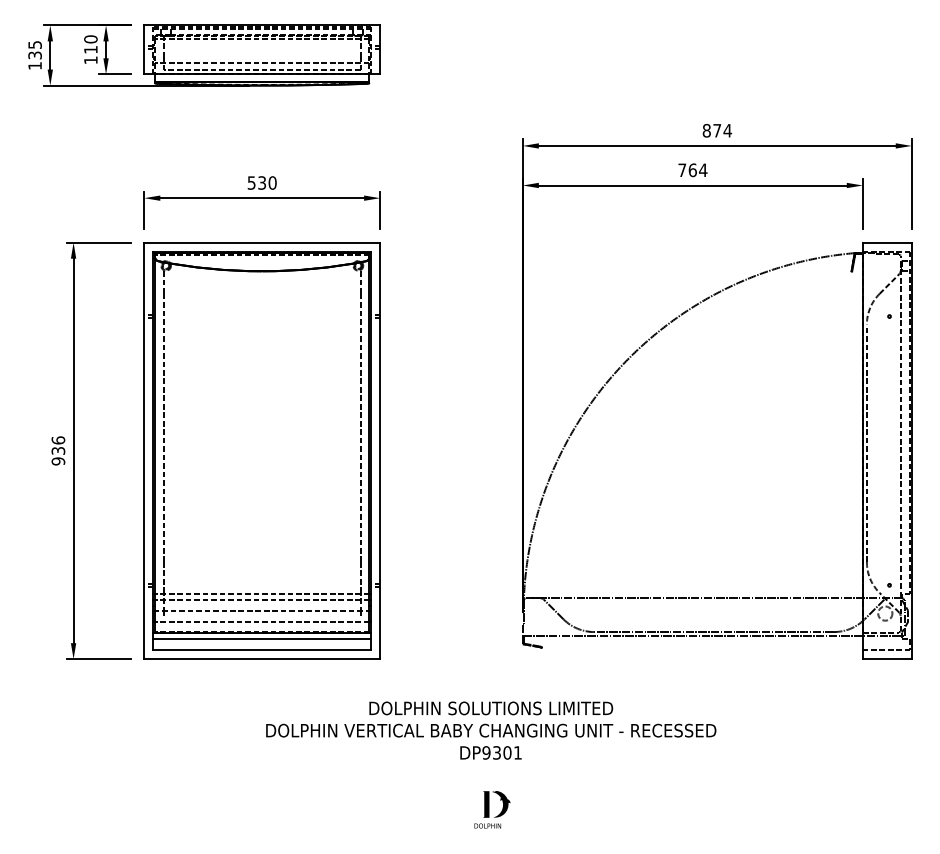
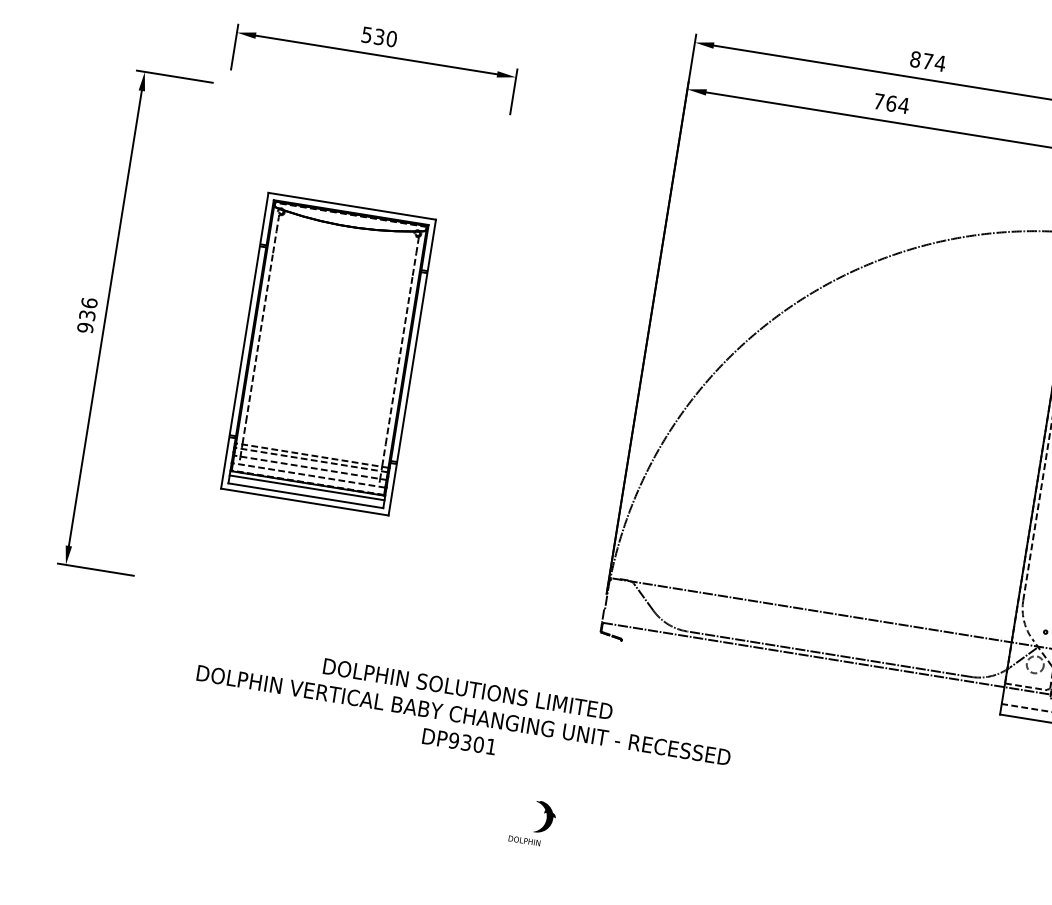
part: (261, 450) -> (327, 353), size x0.6
text: (491, 730) -> (464, 715), moved
fill: (486, 804) -> (527, 815), removed

